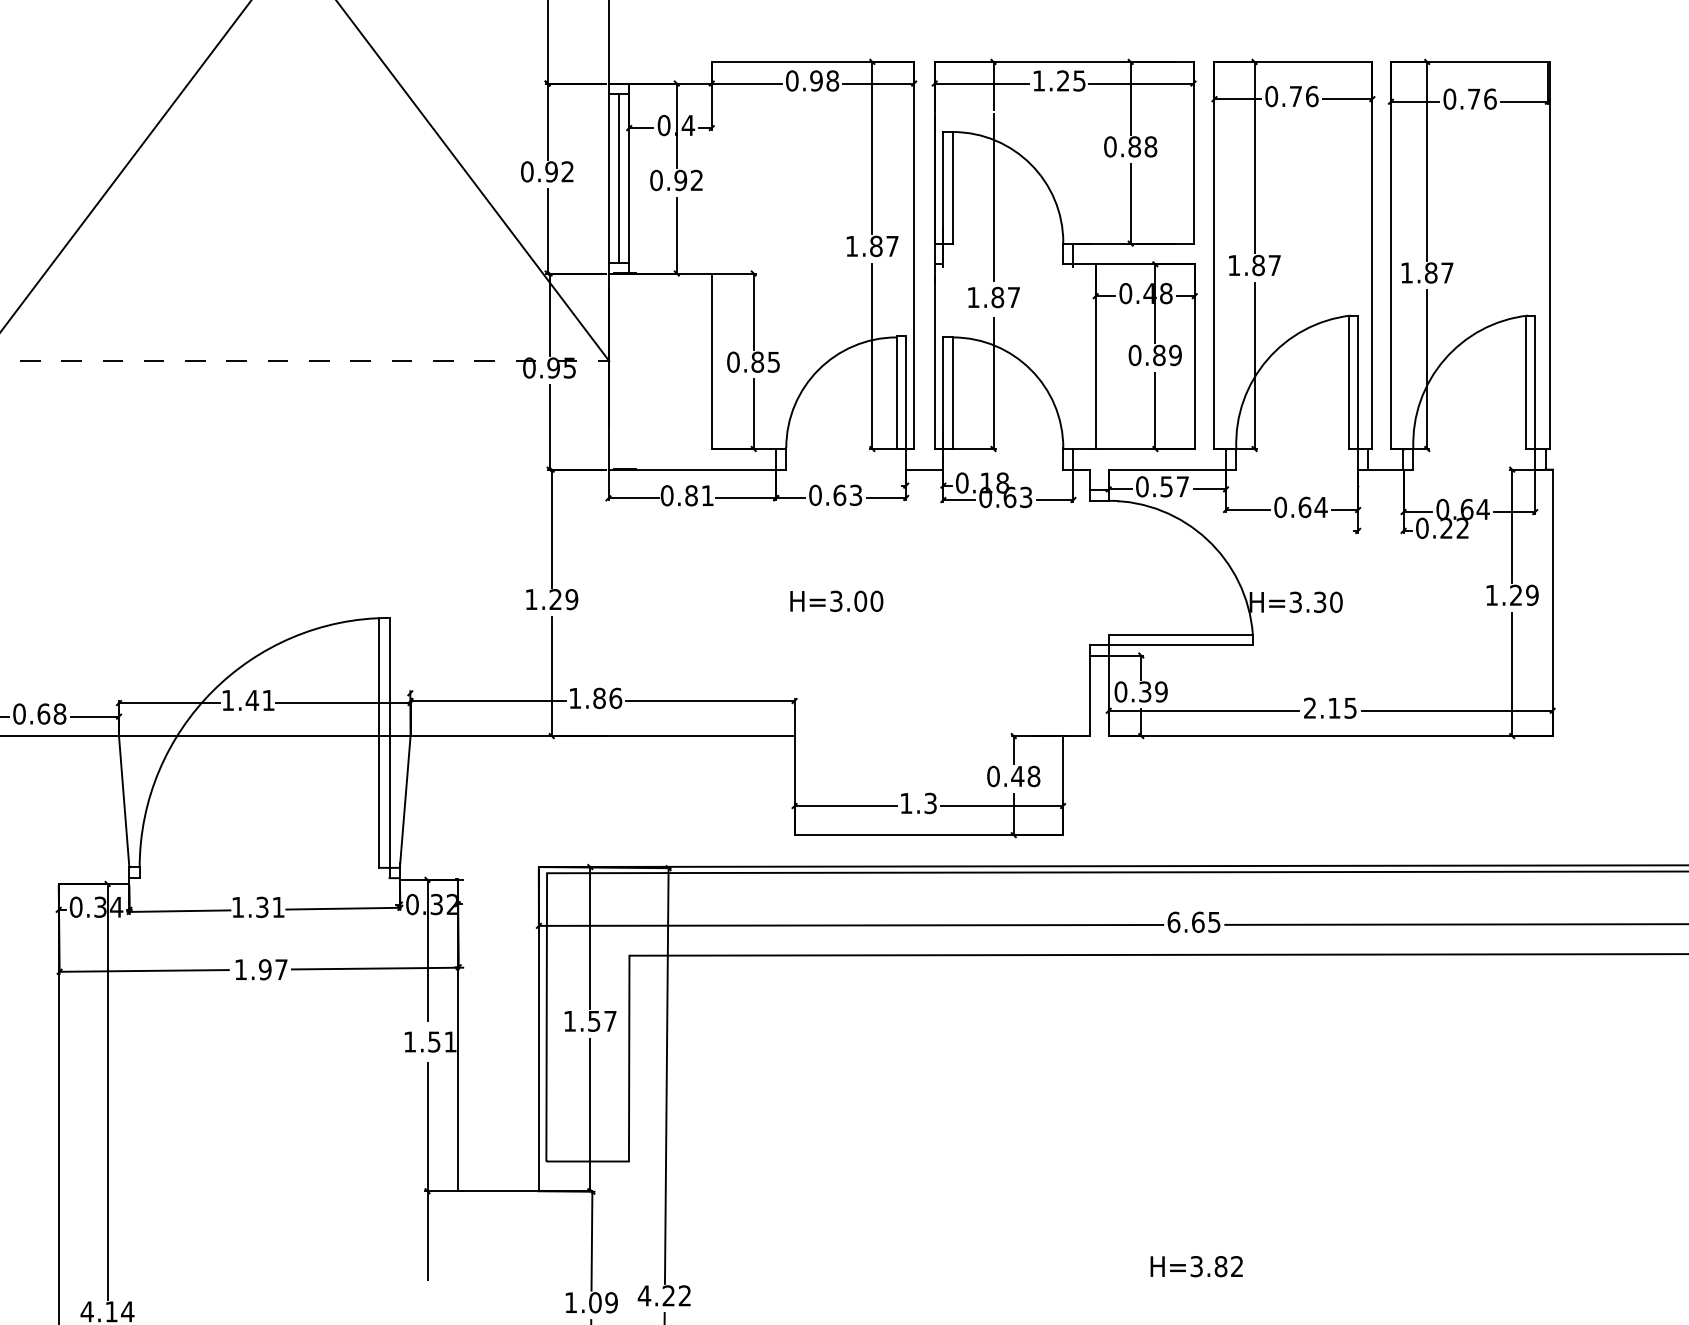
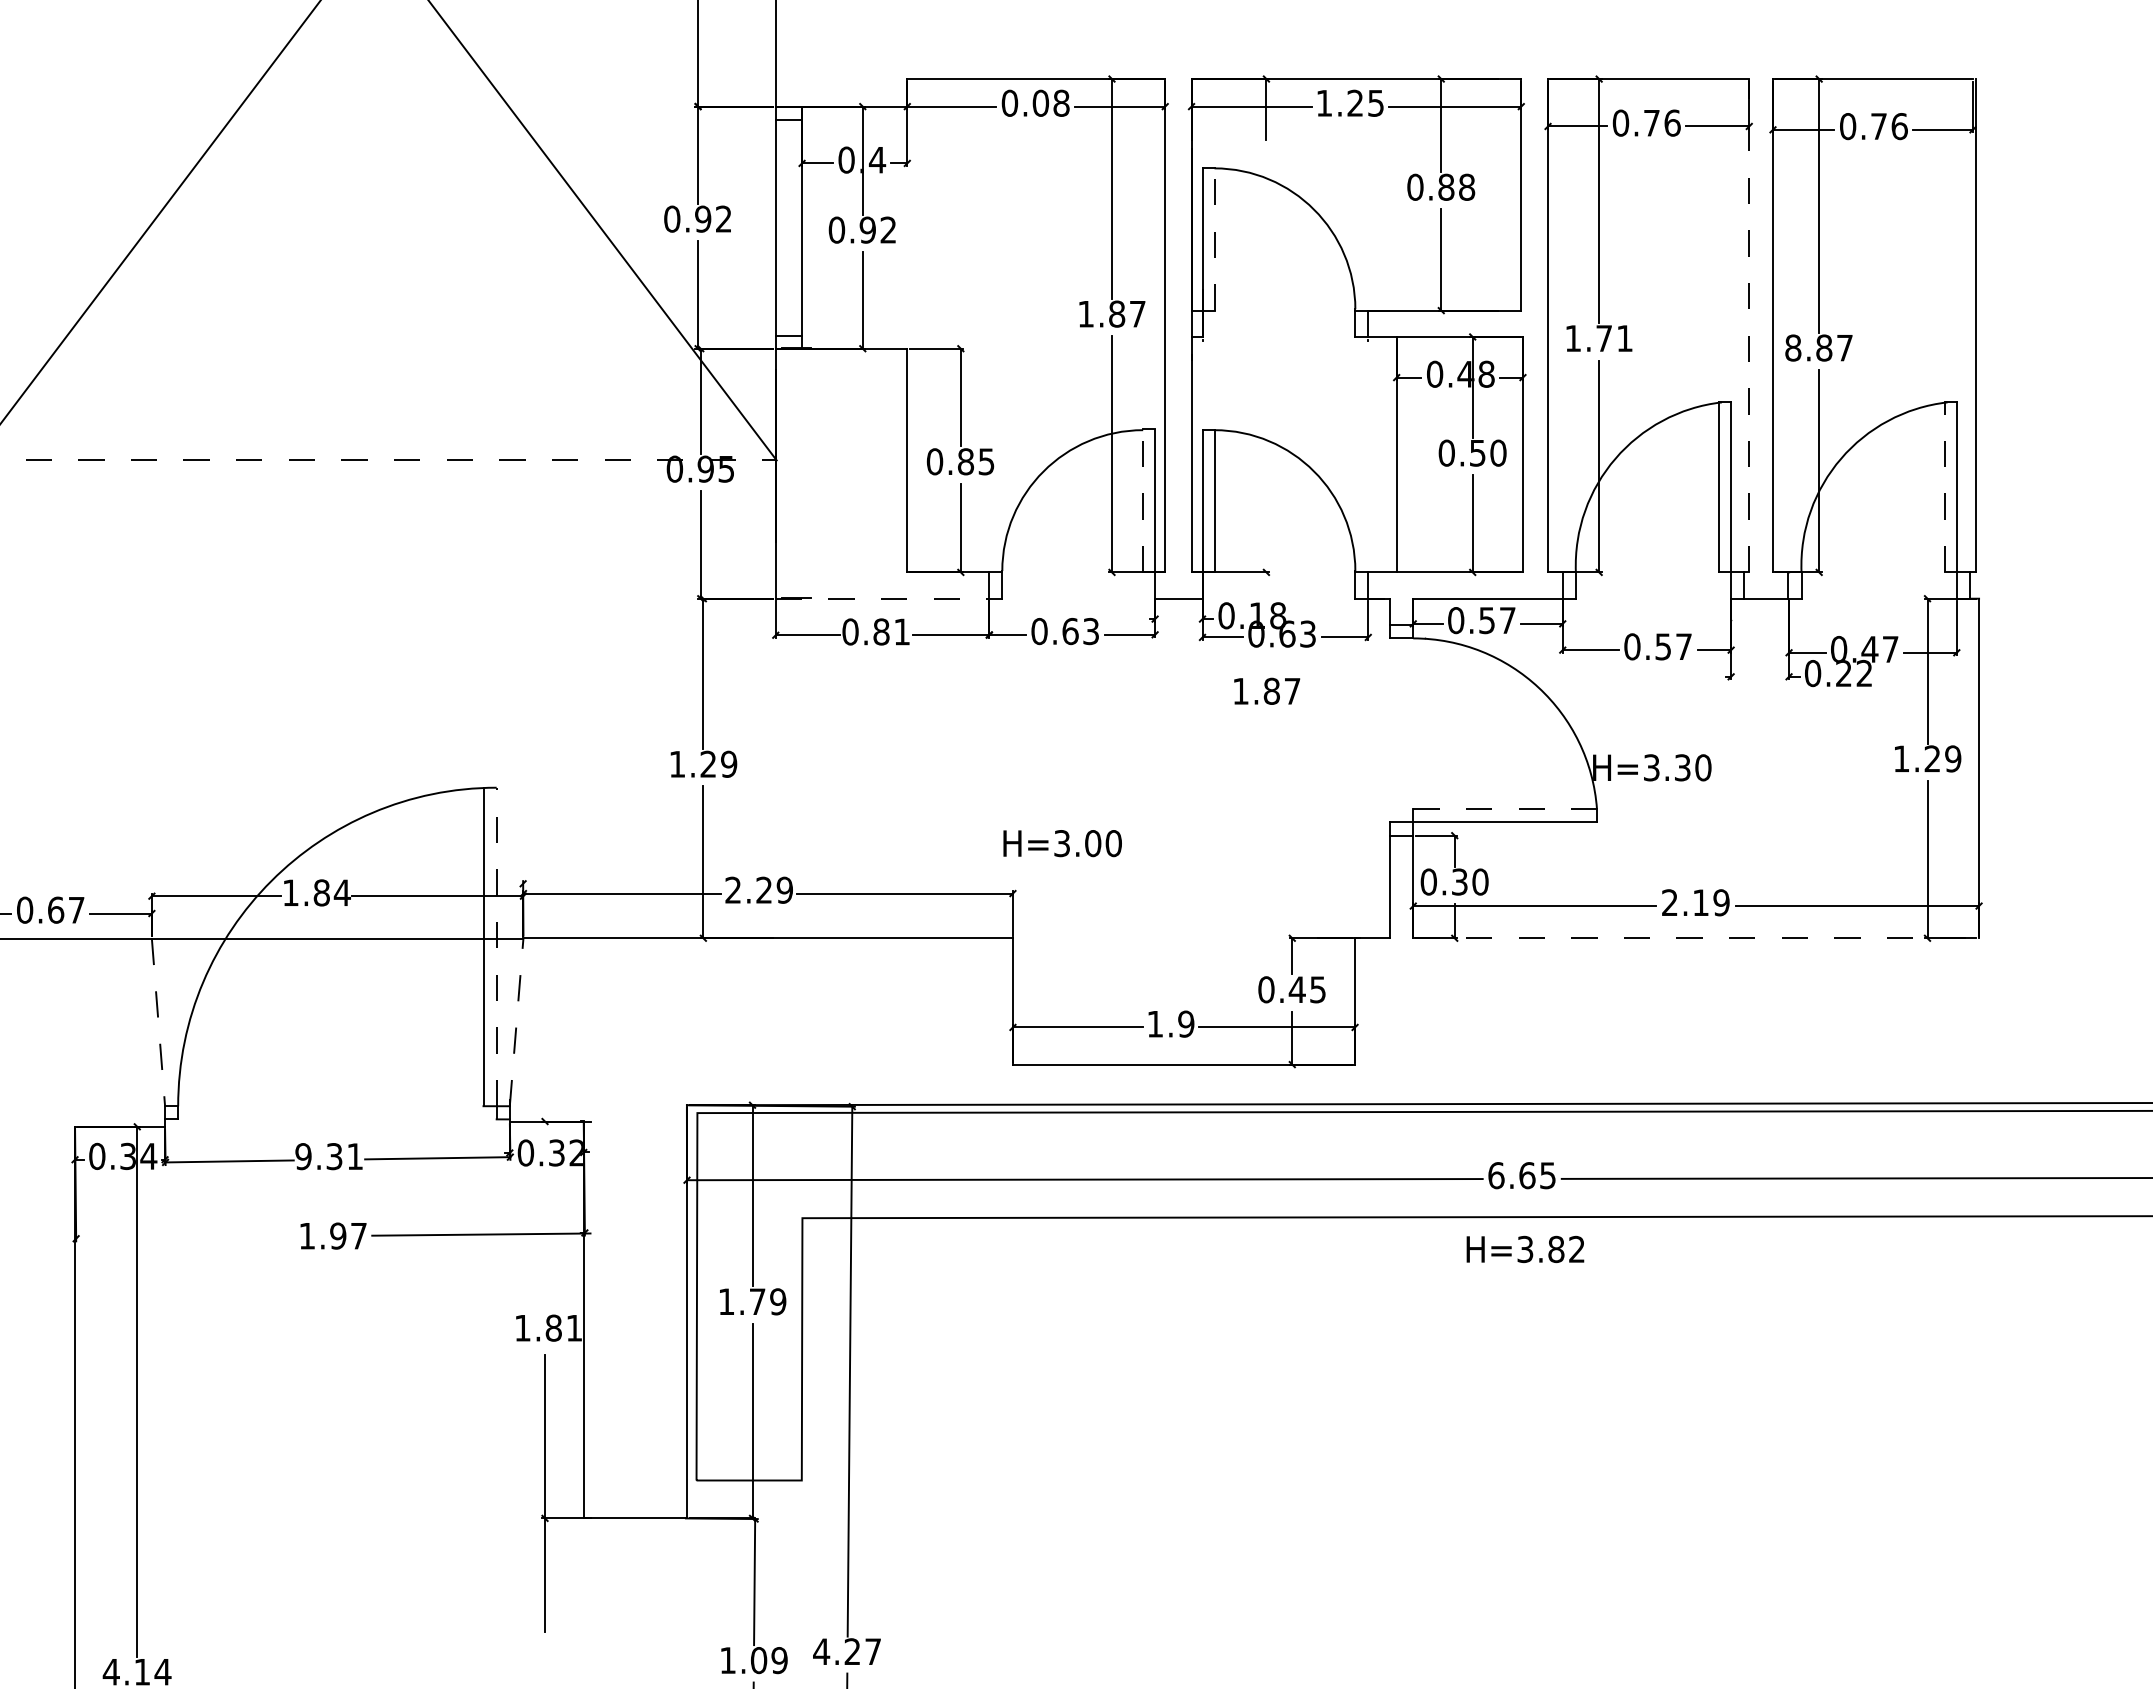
text: (816, 81) -> (1040, 103), 0.98 -> 0.08
line: (618, 178) -> (788, 227), removed
line: (952, 187) -> (1214, 239), solid -> dashed
line: (993, 197) -> (1266, 251), removed
line: (1372, 255) -> (1749, 325), solid -> dashed
text: (1266, 265) -> (1614, 338), 1.87 -> 1.71
text: (1407, 272) -> (1793, 347), 1.87 -> 8.87
text: (994, 296) -> (1267, 690), moved
text: (1166, 354) -> (1487, 452), 0.89 -> 0.50
line: (1525, 381) -> (1944, 486), solid -> dashed
line: (993, 383) -> (1266, 488), removed
line: (897, 392) -> (1143, 500), solid -> dashed
line: (692, 469) -> (882, 598), solid -> dashed
text: (1312, 507) -> (1673, 646), 0.64 -> 0.57
text: (1475, 508) -> (1880, 648), 0.64 -> 0.47
text: (836, 601) -> (1062, 843), moved
line: (1181, 635) -> (1505, 809), solid -> dashed
text: (1161, 691) -> (1480, 881), 0.39 -> 0.30
text: (595, 697) -> (759, 889), 1.86 -> 2.29
text: (259, 700) -> (331, 892), 1.41 -> 1.84
text: (1350, 708) -> (1721, 902), 2.15 -> 2.19
text: (59, 713) -> (76, 909), 0.68 -> 0.67
line: (1330, 736) -> (1696, 938), solid -> dashed
line: (389, 742) -> (496, 946), solid -> dashed
text: (1034, 776) -> (1318, 989), 0.48 -> 0.45
line: (405, 801) -> (516, 1021), solid -> dashed
line: (124, 802) -> (158, 1022), solid -> dashed
text: (930, 802) -> (1186, 1023), 1.3 -> 1.9
text: (238, 907) -> (303, 1156), 1.31 -> 9.31
line: (427, 950) -> (545, 1211), removed
line: (143, 970) -> (183, 1237), removed
text: (602, 1021) -> (767, 1301), 1.57 -> 1.79
text: (434, 1041) -> (553, 1327), 1.51 -> 1.81
text: (1196, 1266) -> (1525, 1249), moved
text: (684, 1295) -> (872, 1651), 4.22 -> 4.27

